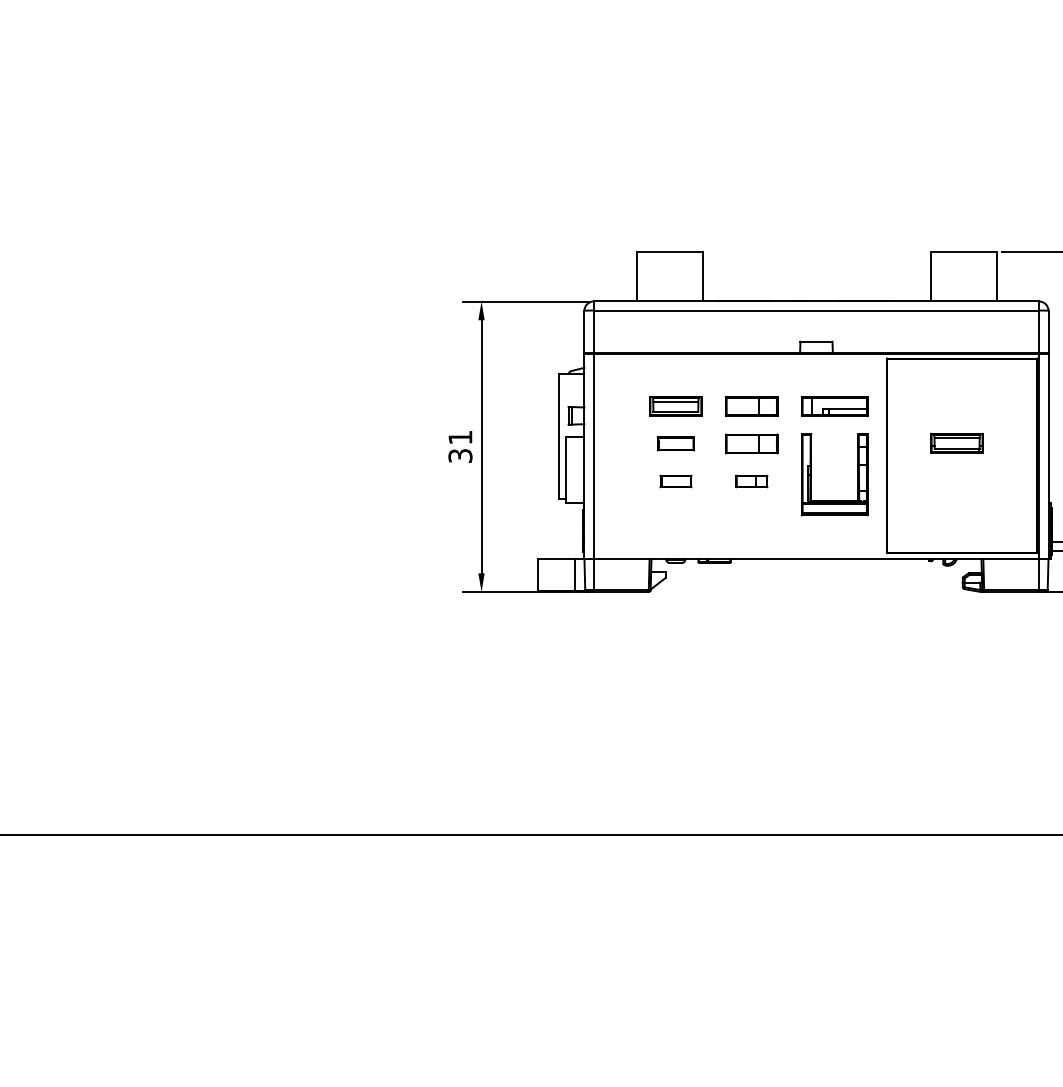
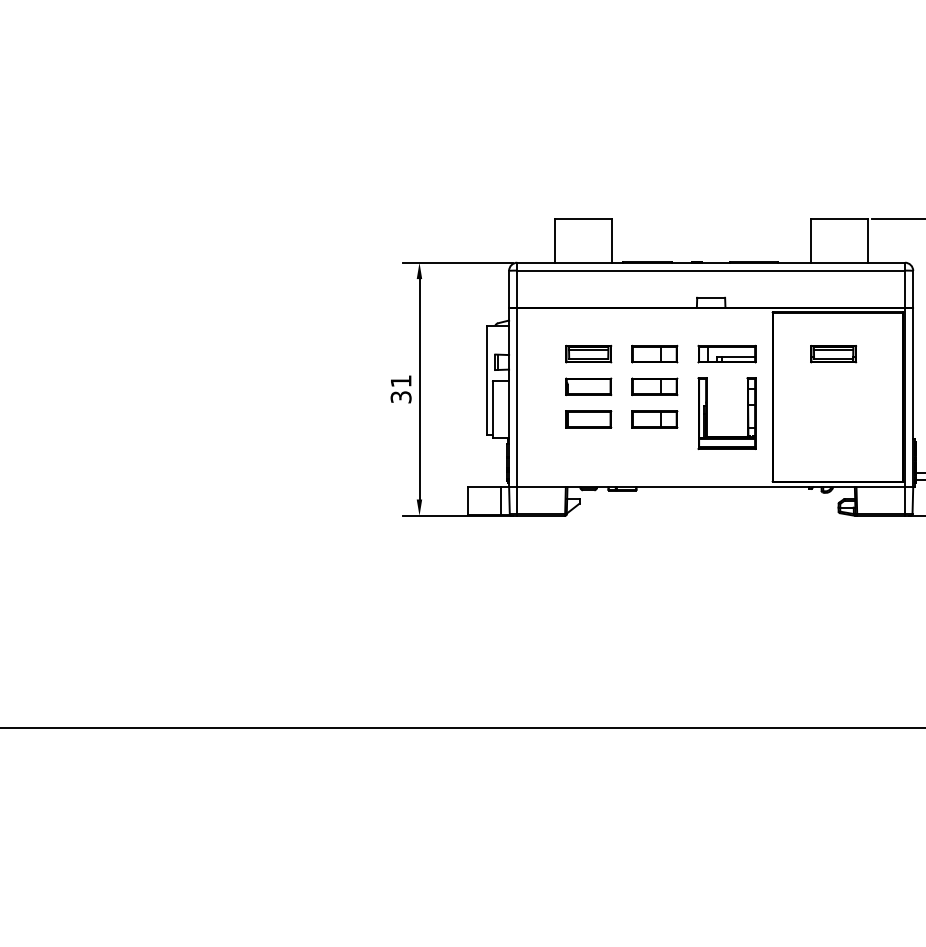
part: (675, 443) -> (588, 386), size x1.43
part: (956, 443) -> (833, 354), moved
part: (675, 481) -> (588, 419), size x1.67
part: (751, 481) -> (654, 419), size x1.67

